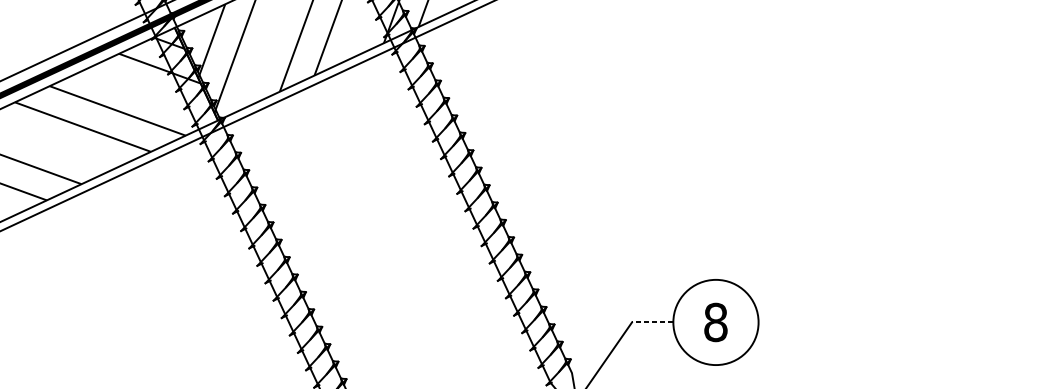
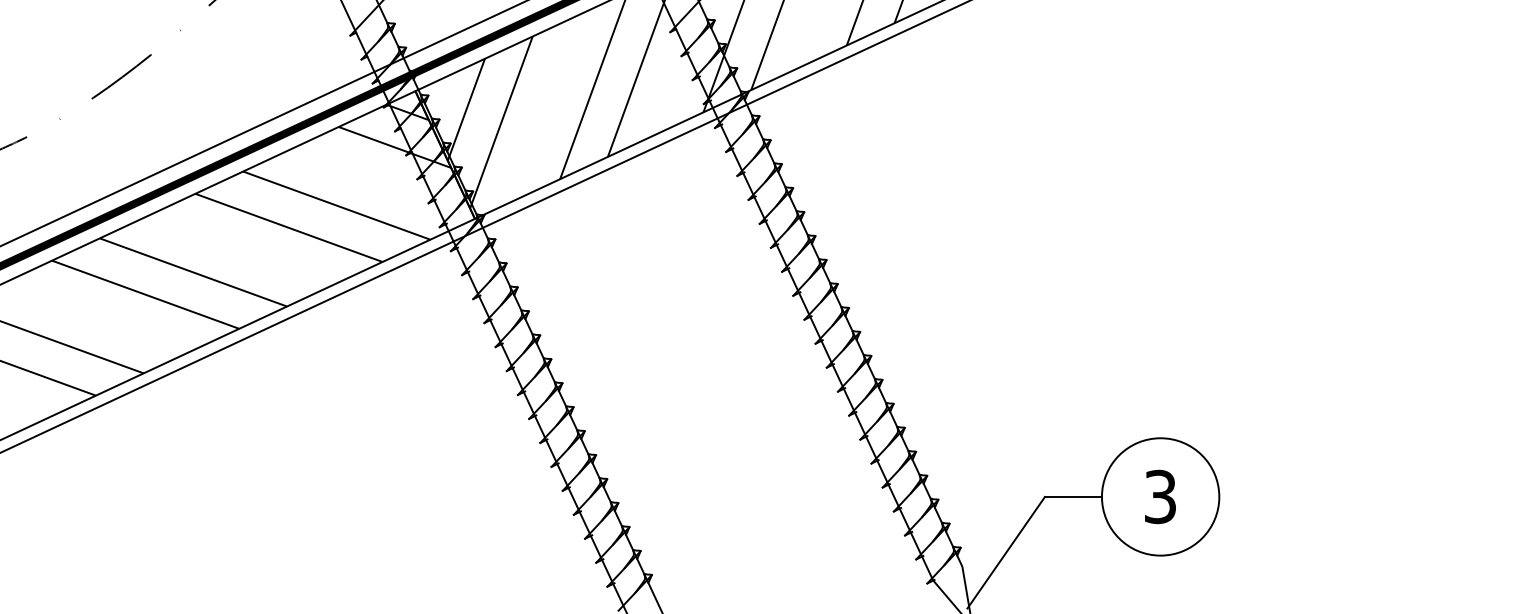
line: (651, 322) -> (1072, 496), dashed -> solid
text: (715, 322) -> (1160, 496), 8 -> 3

